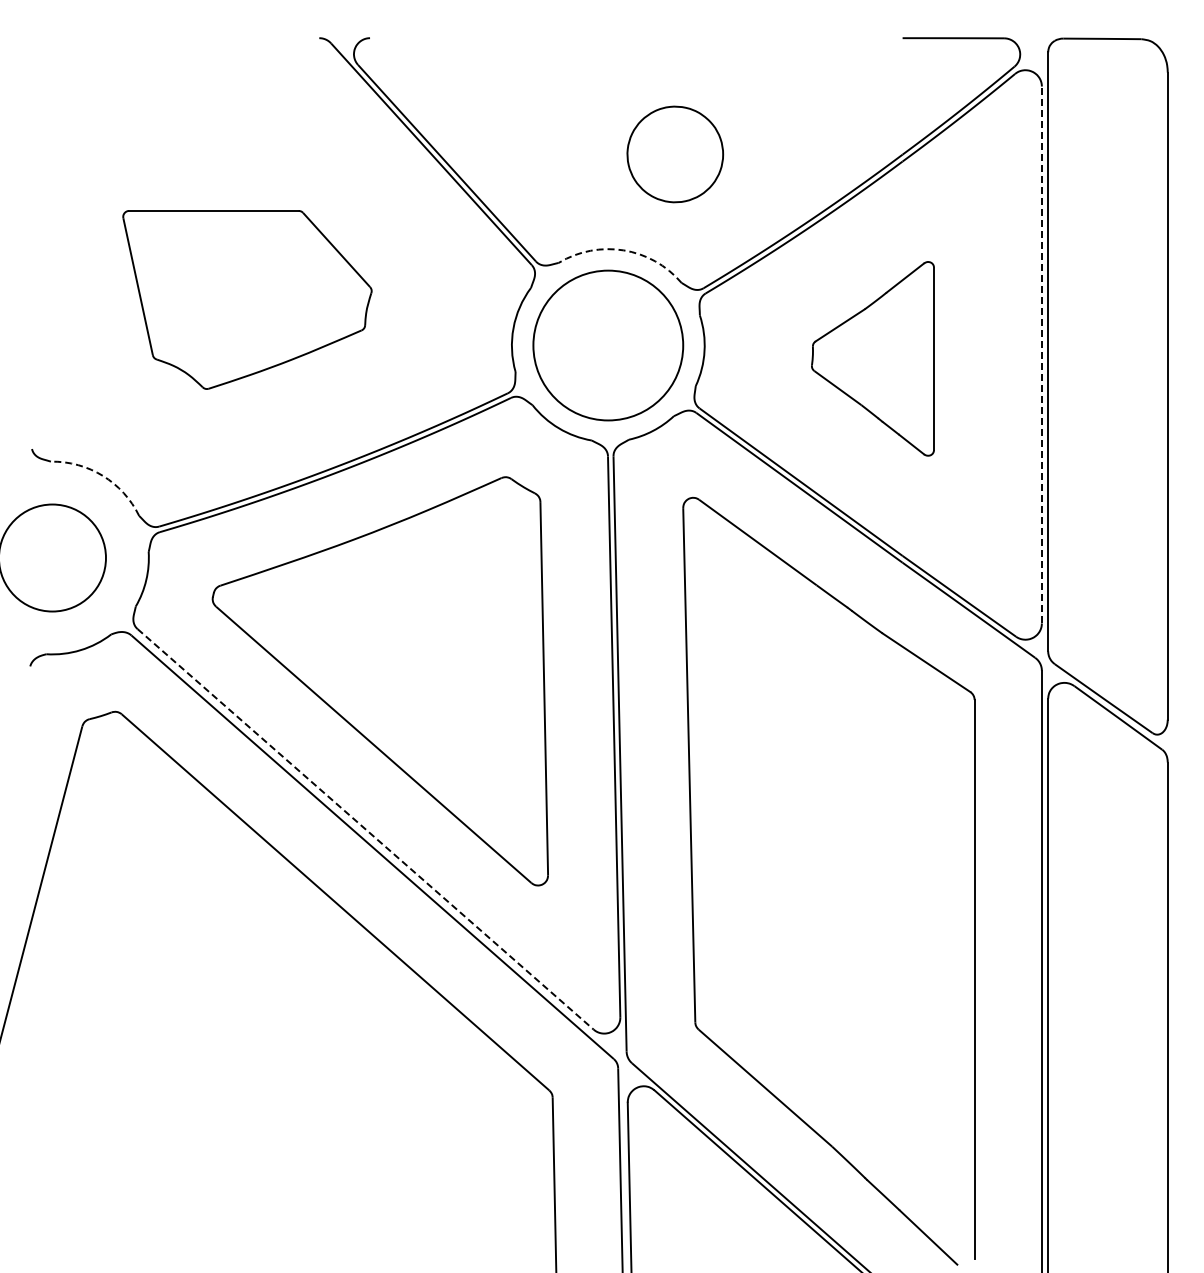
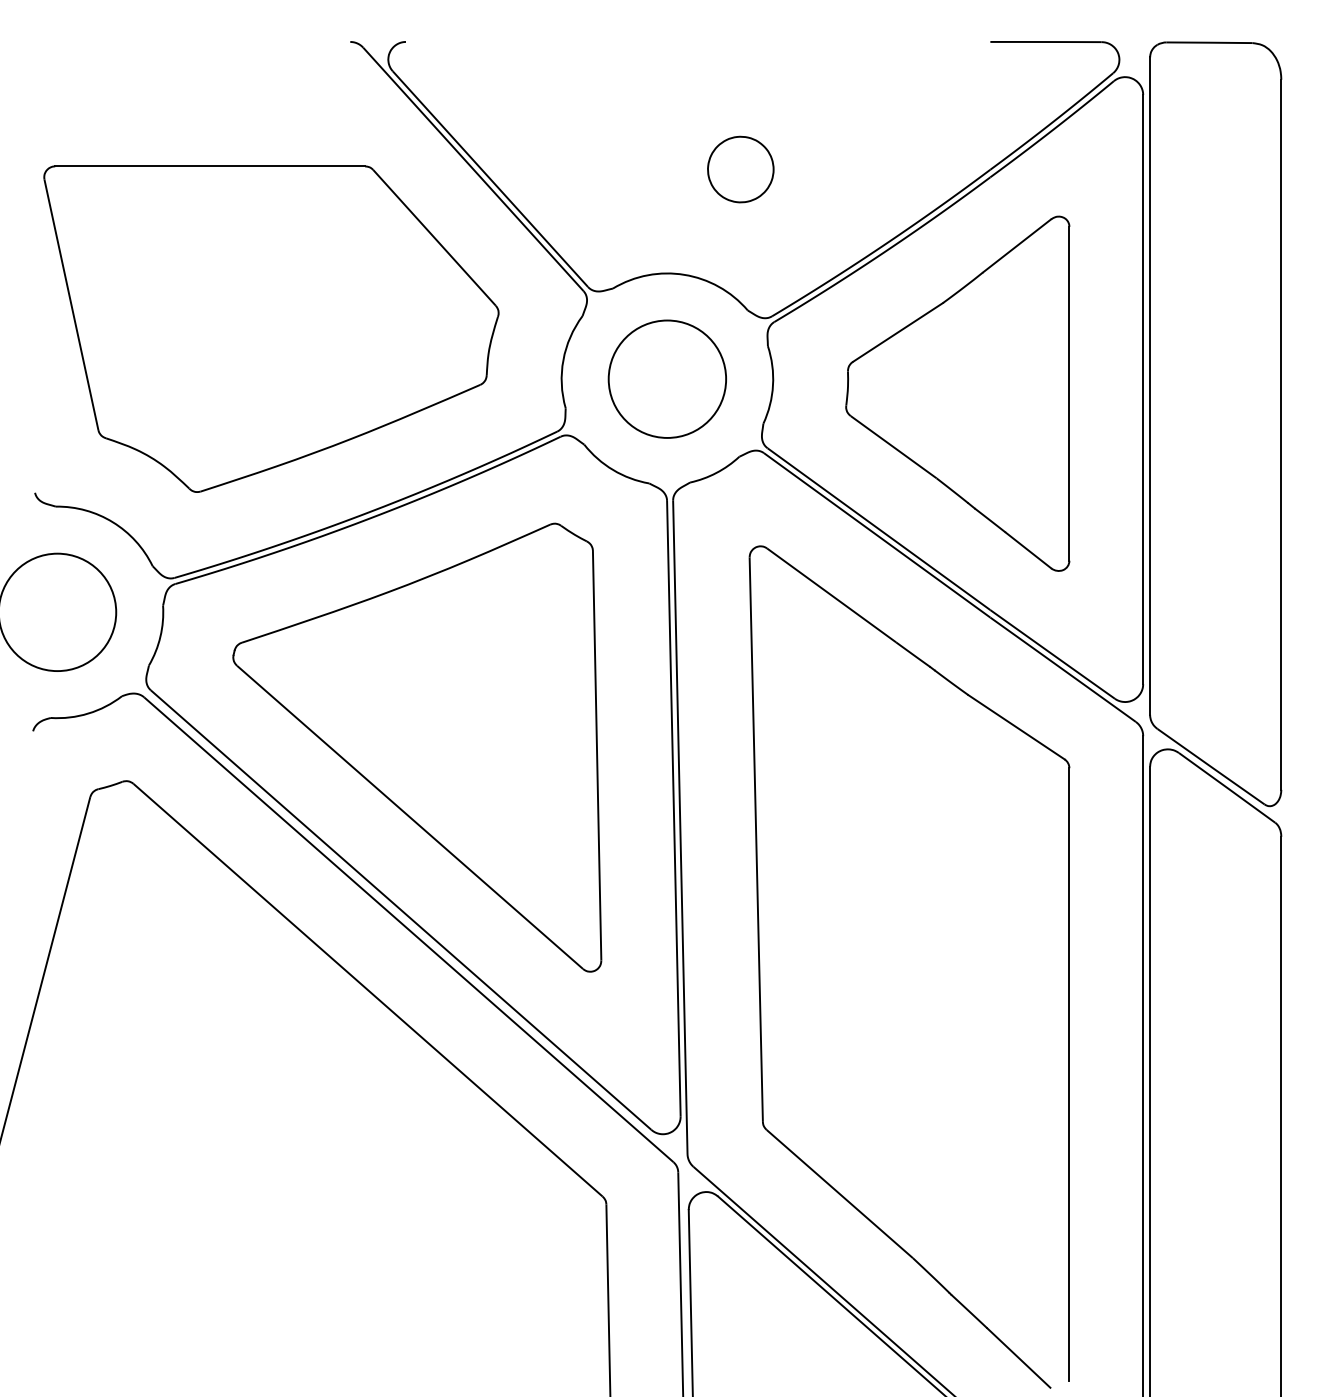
part: (674, 154) -> (740, 169), size x0.62
arc: (623, 250) -> (684, 274), dashed -> solid
part: (247, 299) -> (271, 328), size x1.67
circle: (607, 345) -> (666, 379), size x0.71
line: (1041, 354) -> (1142, 389), dashed -> solid
part: (872, 358) -> (957, 393), size x1.67
arc: (102, 475) -> (112, 521), dashed -> solid
line: (366, 830) -> (402, 911), dashed -> solid

